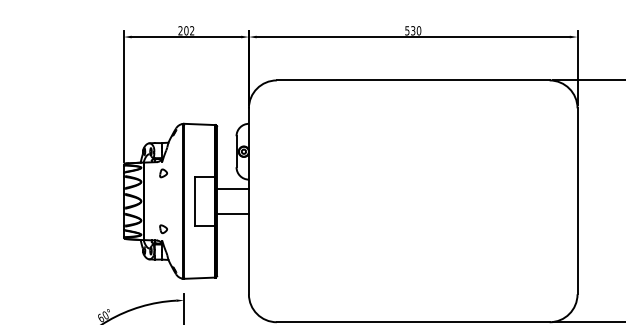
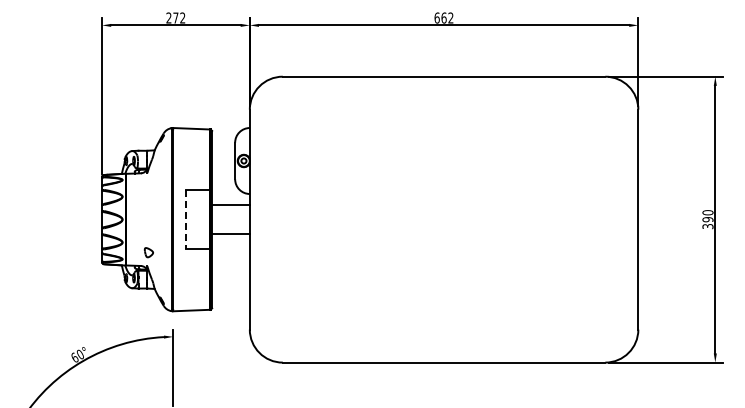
text: (186, 30) -> (175, 17), 202 -> 272
text: (412, 30) -> (443, 17), 530 -> 662
part: (163, 173) -> (148, 186), removed
line: (195, 202) -> (186, 220), solid -> dashed

